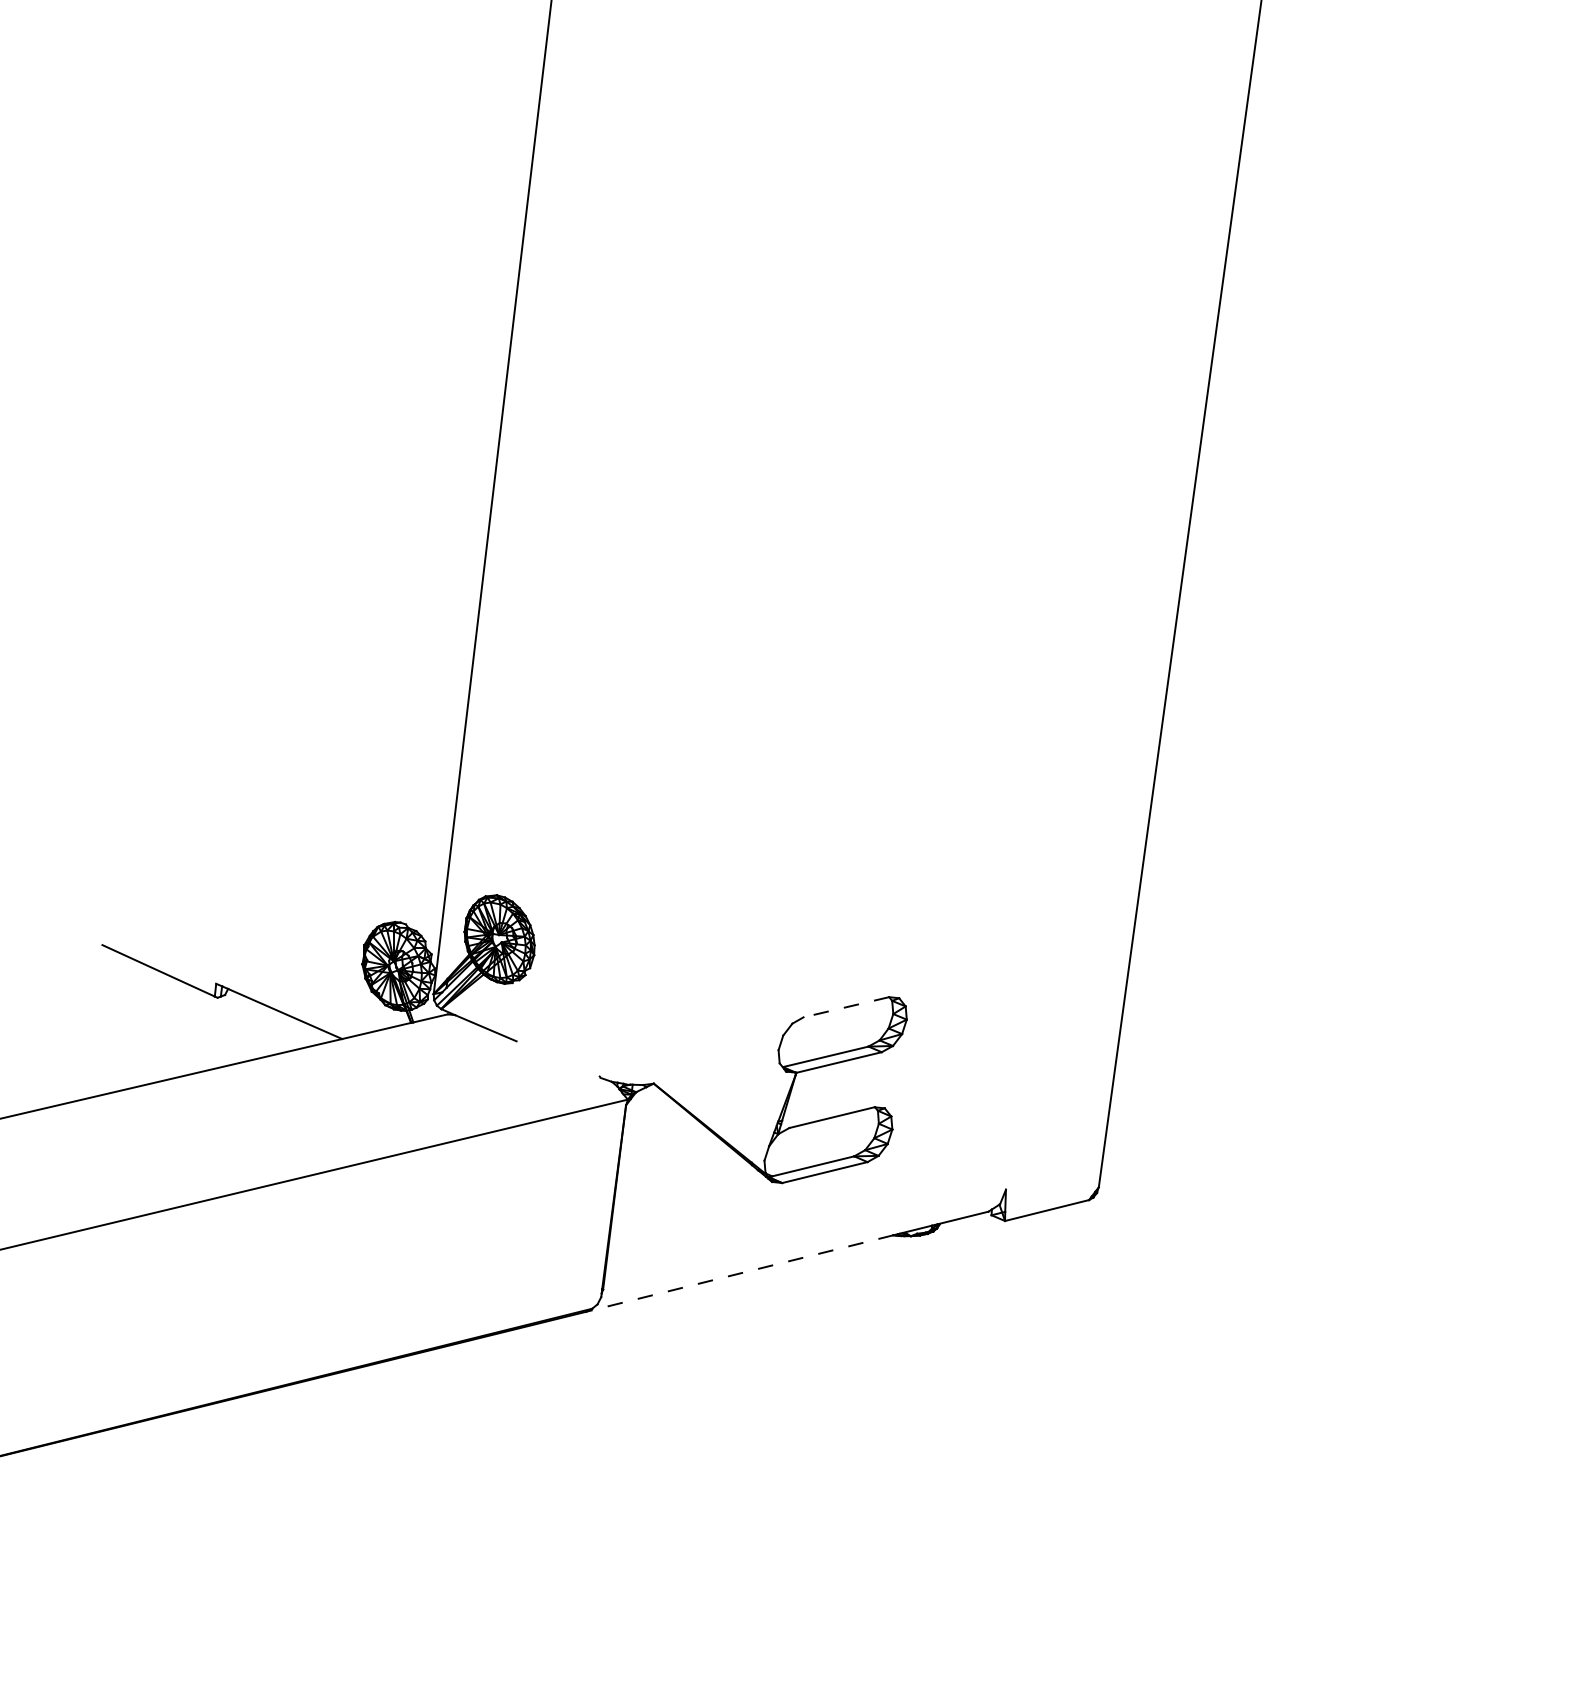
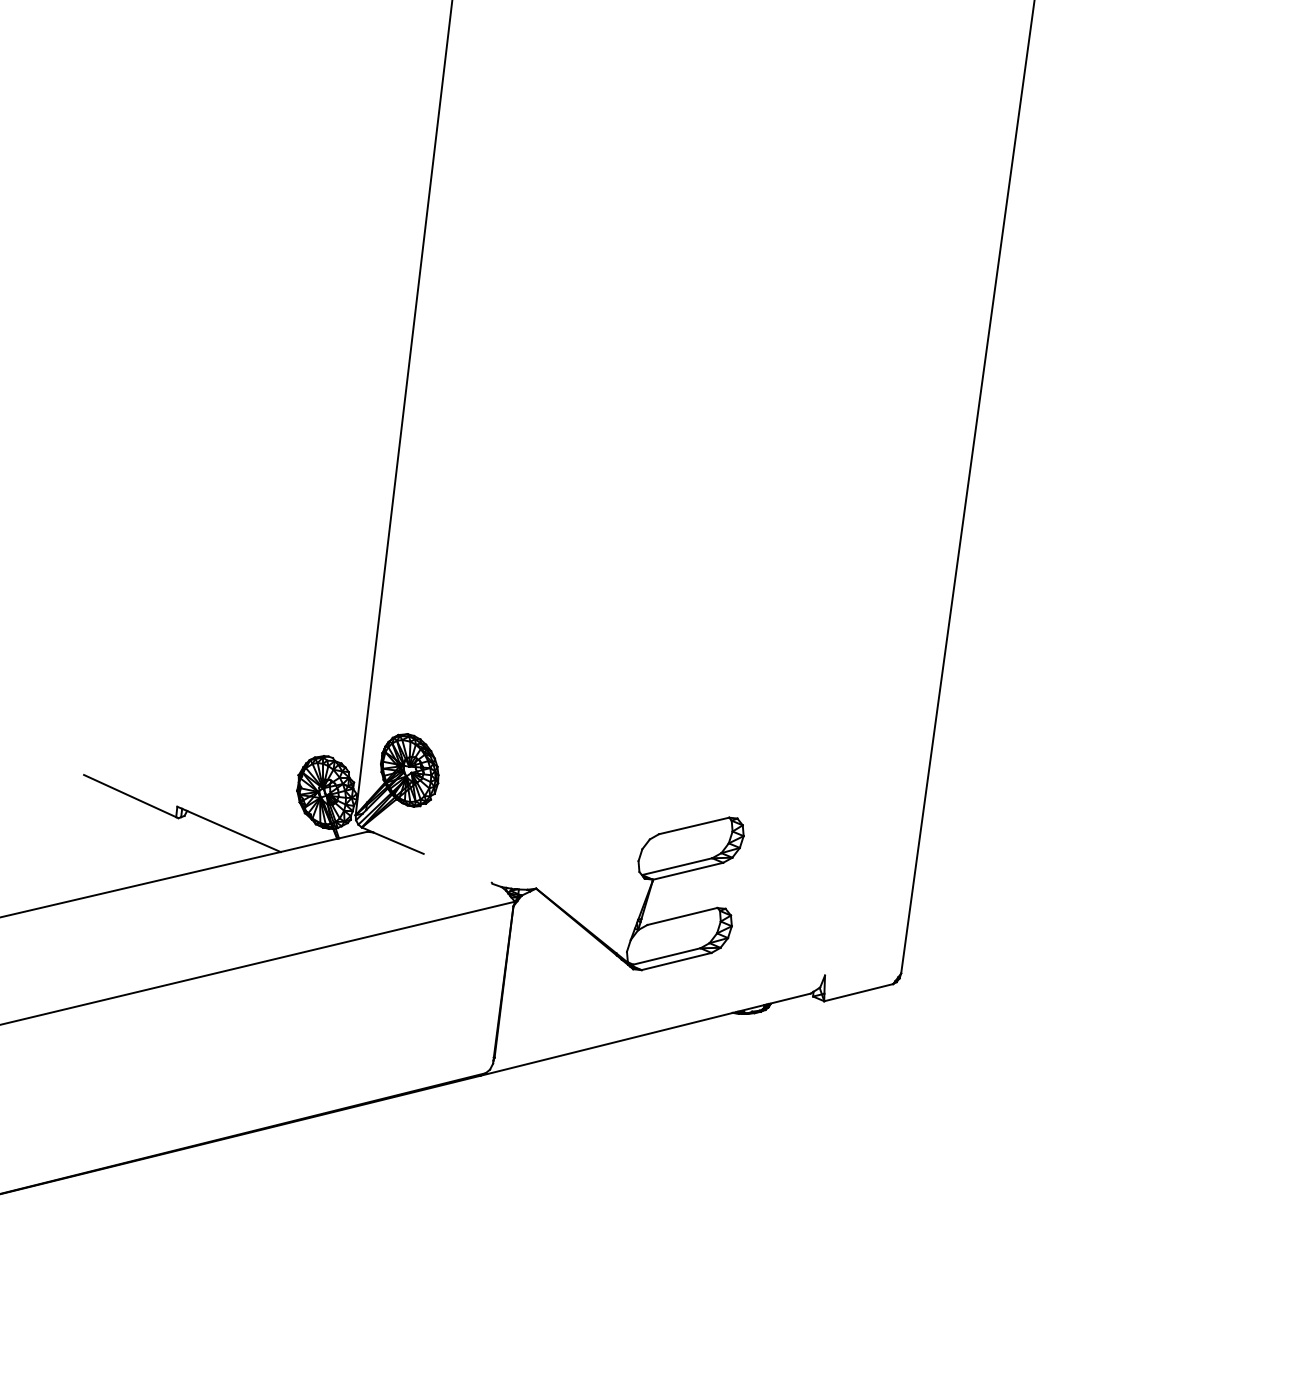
line: (846, 1007) -> (694, 826), dashed -> solid
line: (739, 1273) -> (606, 1044), dashed -> solid

